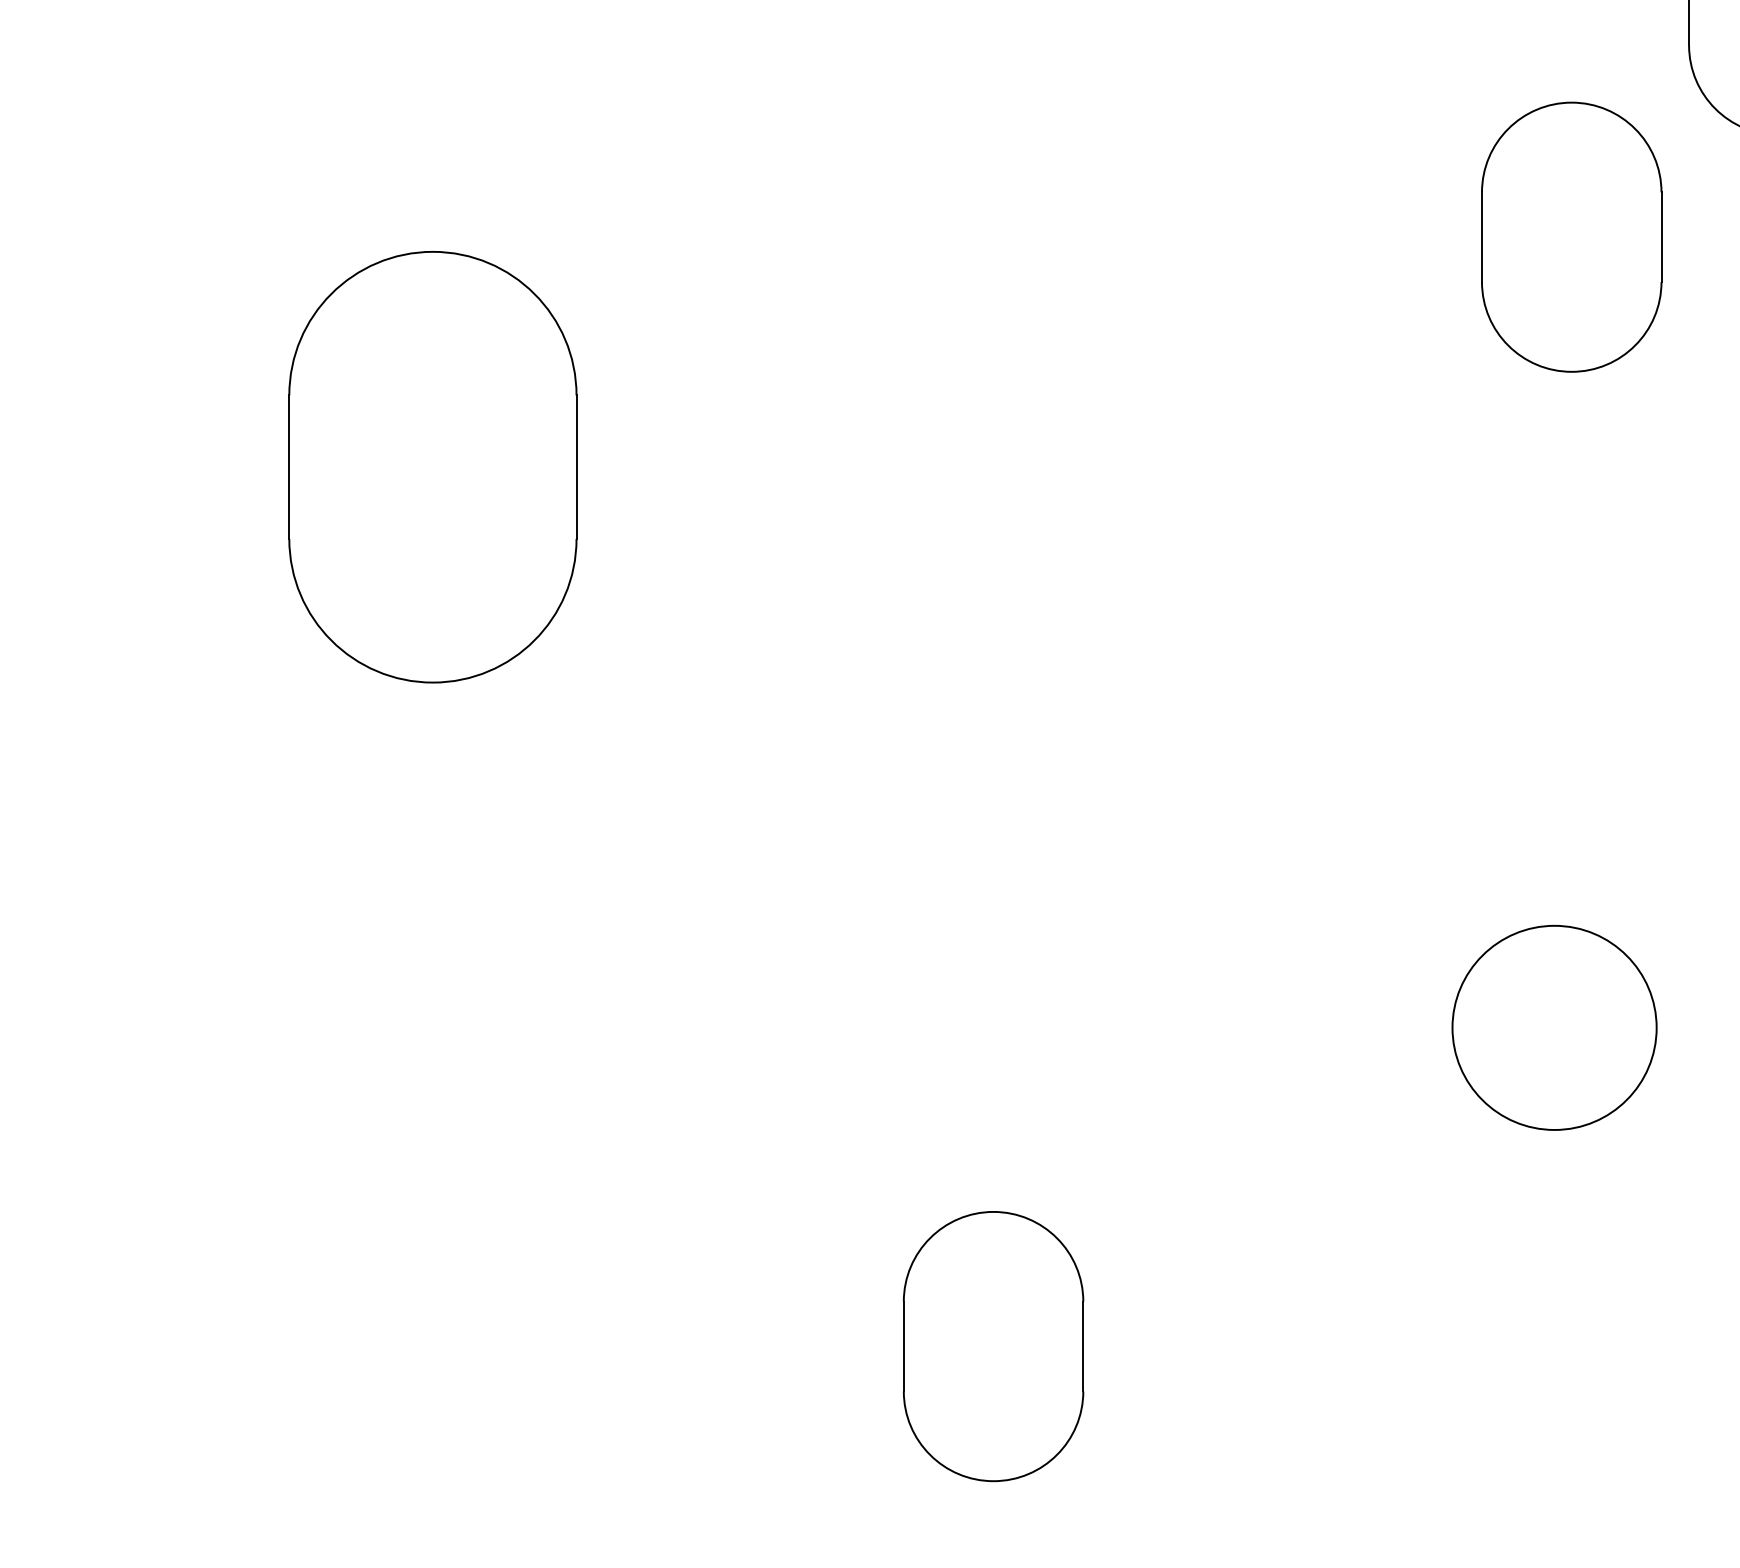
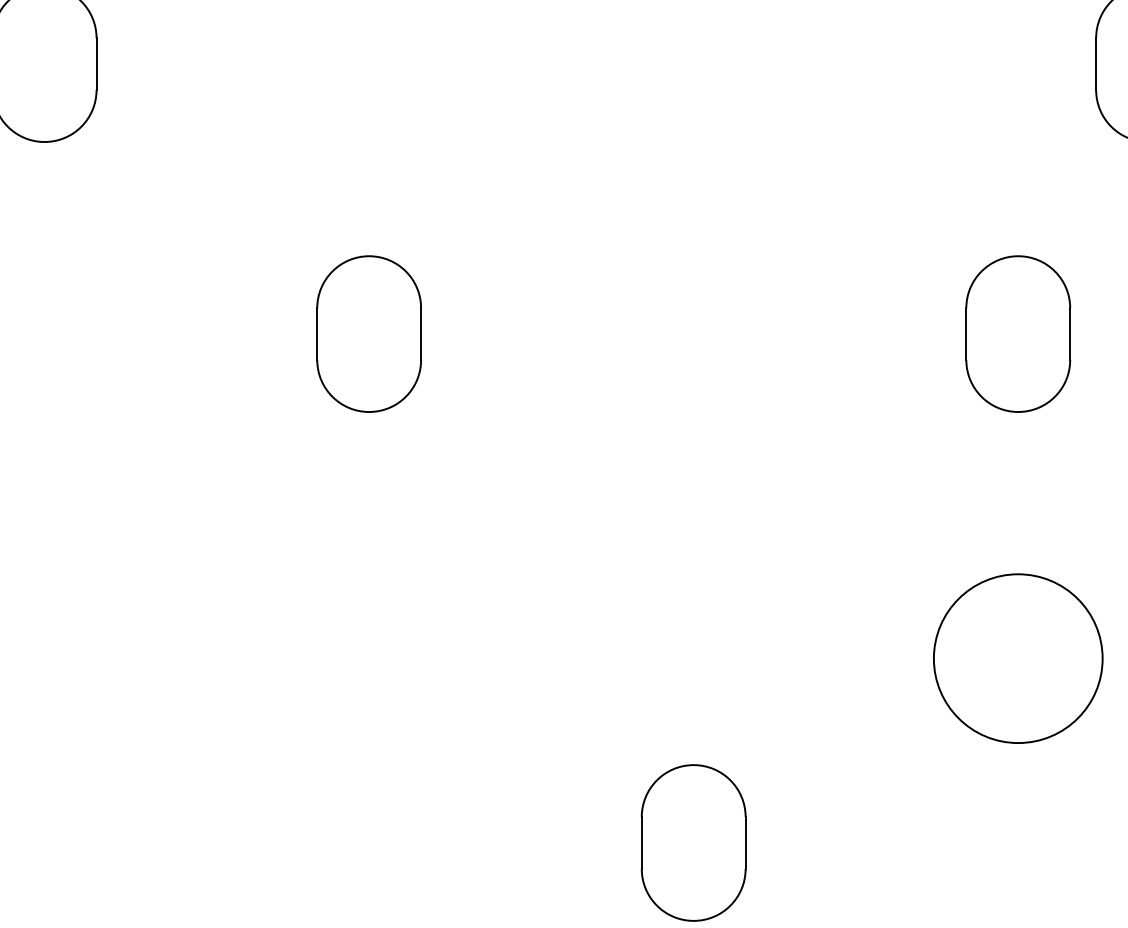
part: (1572, 236) -> (1018, 333), moved
part: (431, 466) -> (368, 333), size x0.62
circle: (1554, 1027) -> (1018, 658), size x1.43

